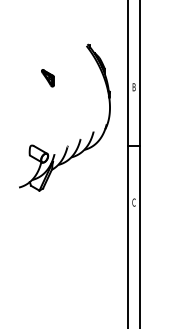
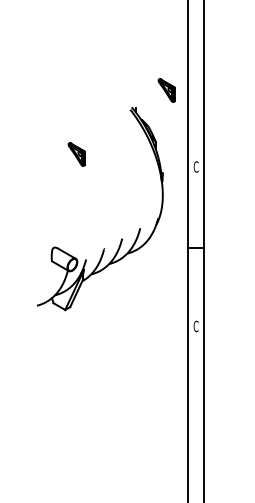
part: (112, 31) -> (166, 90), added
text: (133, 86) -> (195, 166), B -> C

